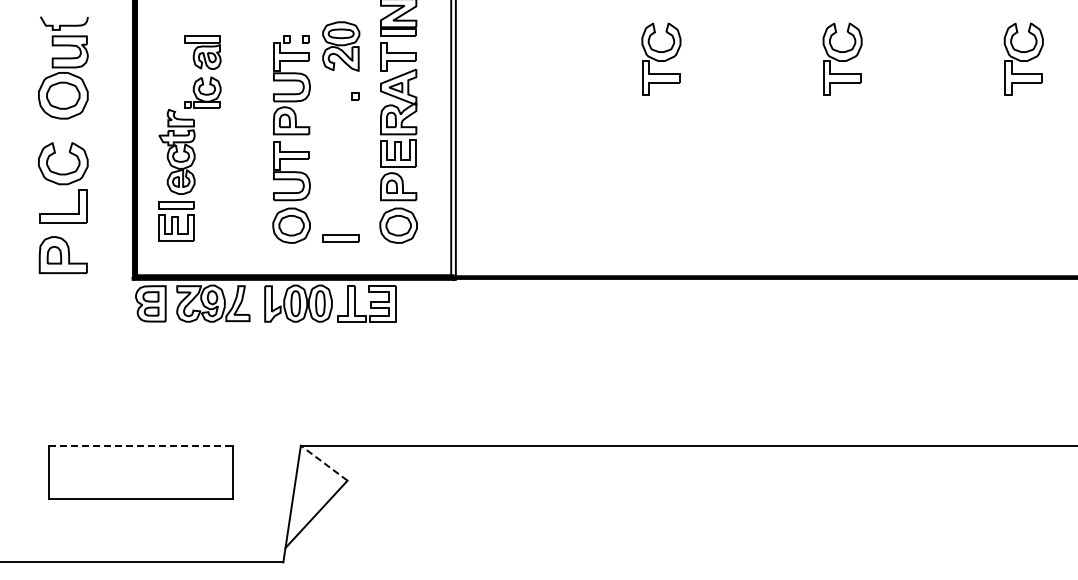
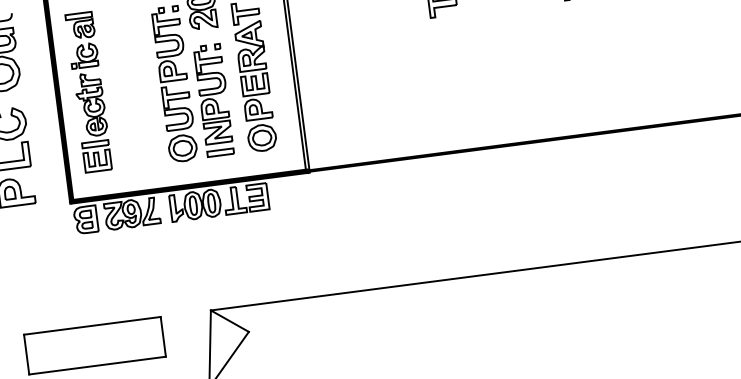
part: (202, 71) -> (82, 39), moved
part: (341, 158) -> (213, 93), added
line: (141, 445) -> (92, 325), dashed -> solid
line: (323, 462) -> (229, 320), dashed -> solid

